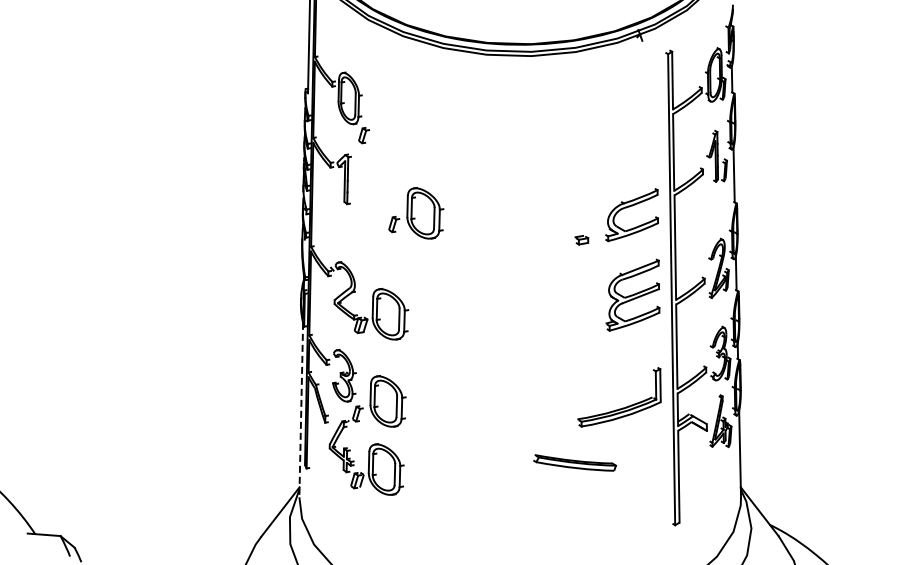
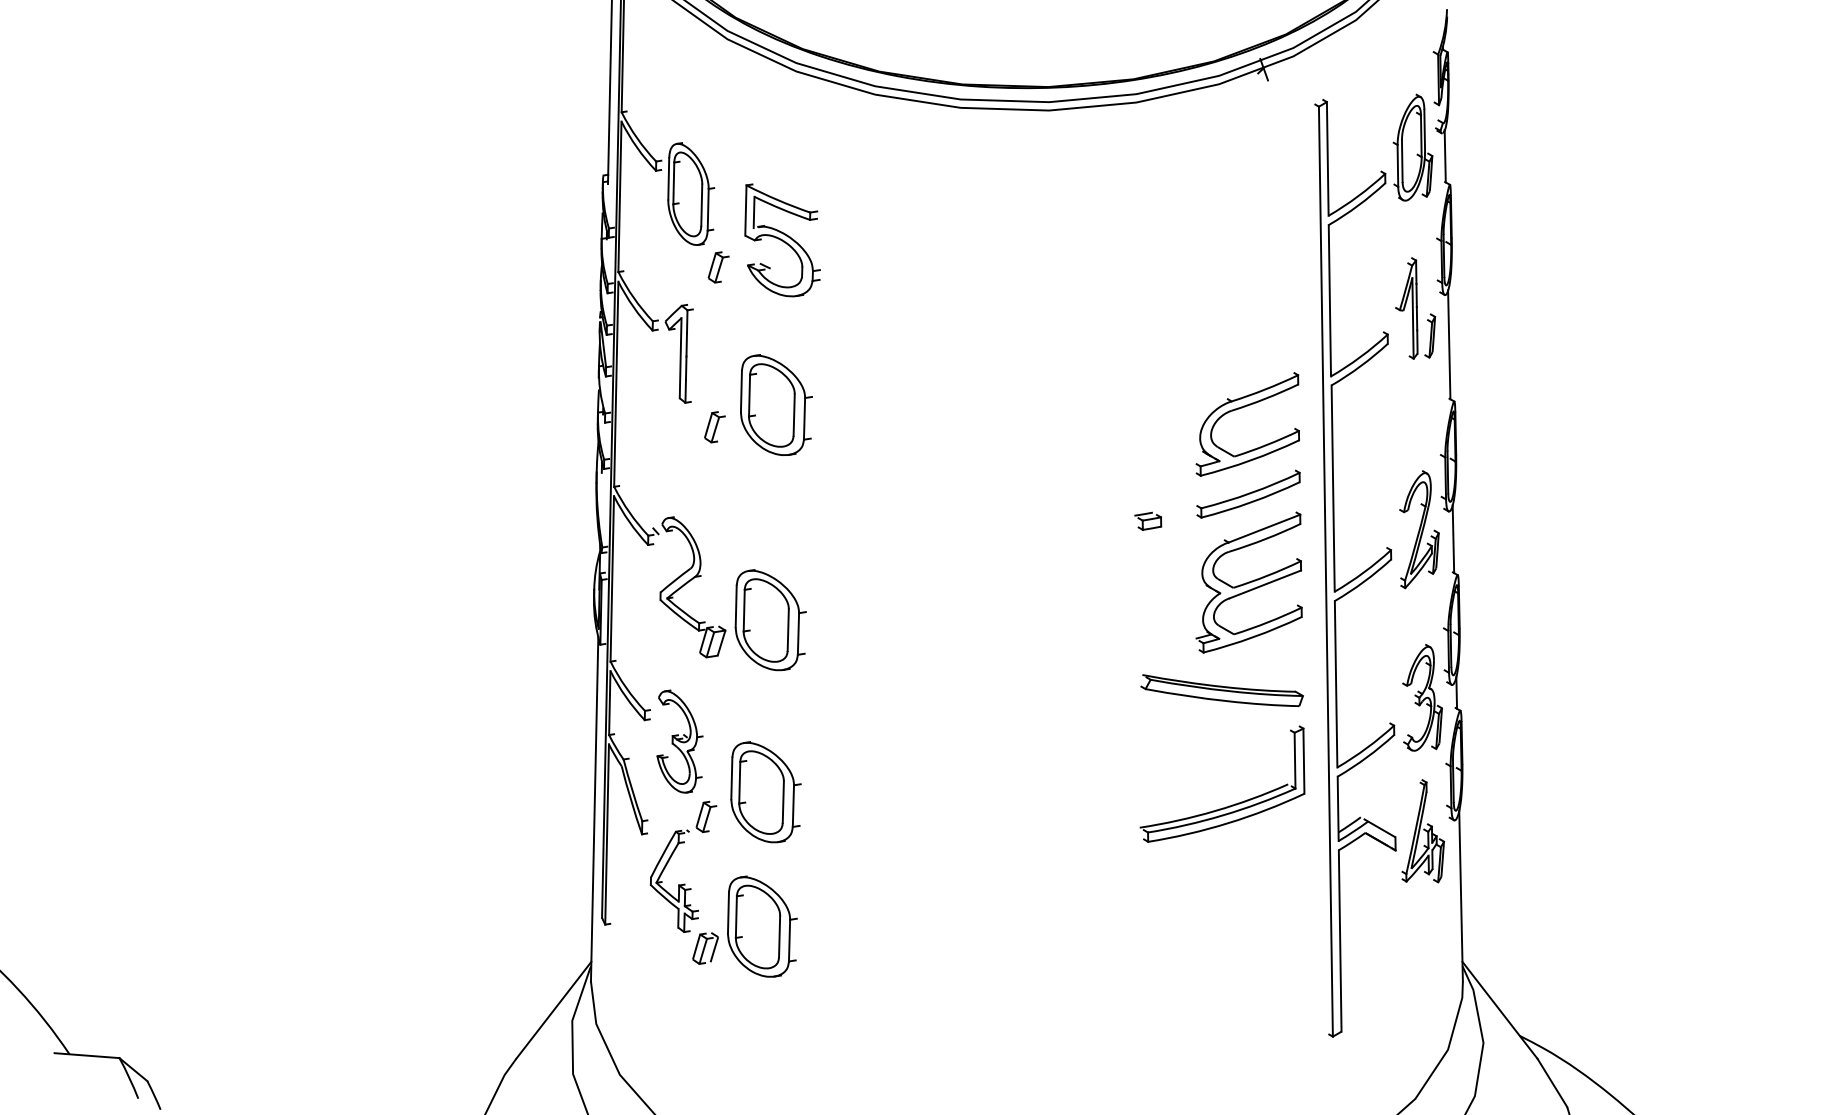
part: (396, 121) -> (782, 239), added
part: (416, 213) -> (758, 405), moved
part: (581, 240) -> (1147, 521), moved
part: (632, 250) -> (1248, 494), added
line: (301, 410) -> (595, 810), dashed -> solid
part: (575, 462) -> (1222, 689), moved

